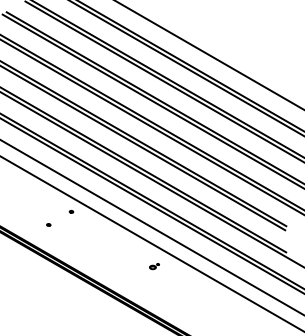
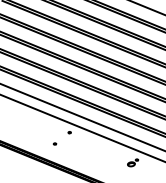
part: (154, 266) -> (133, 162), size x1.67

